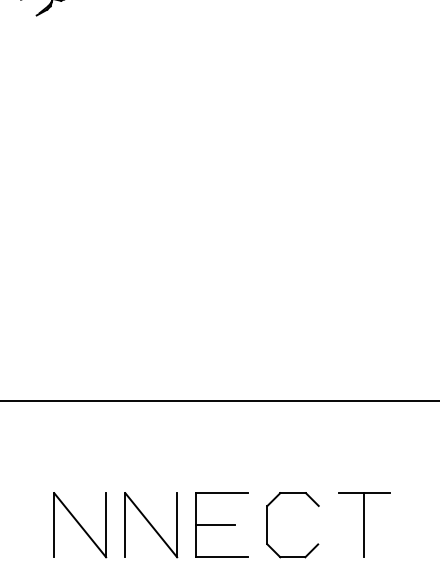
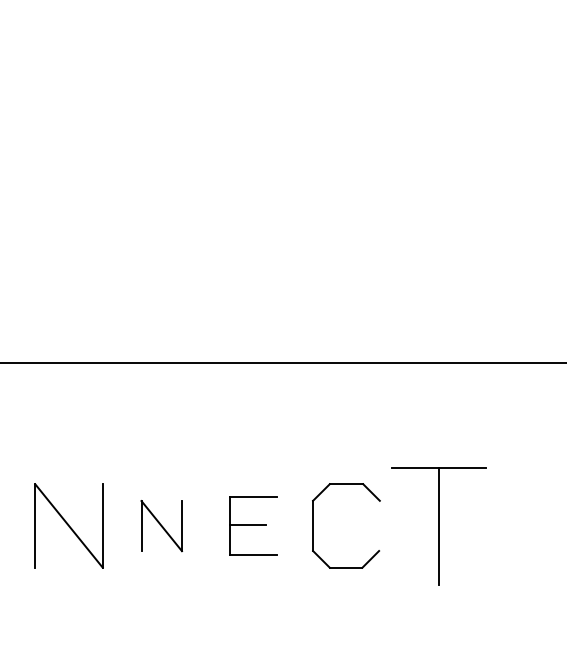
part: (221, 524) -> (253, 525), size x0.7
part: (364, 524) -> (439, 525), size x1.4
part: (151, 525) -> (161, 526), size x0.6

